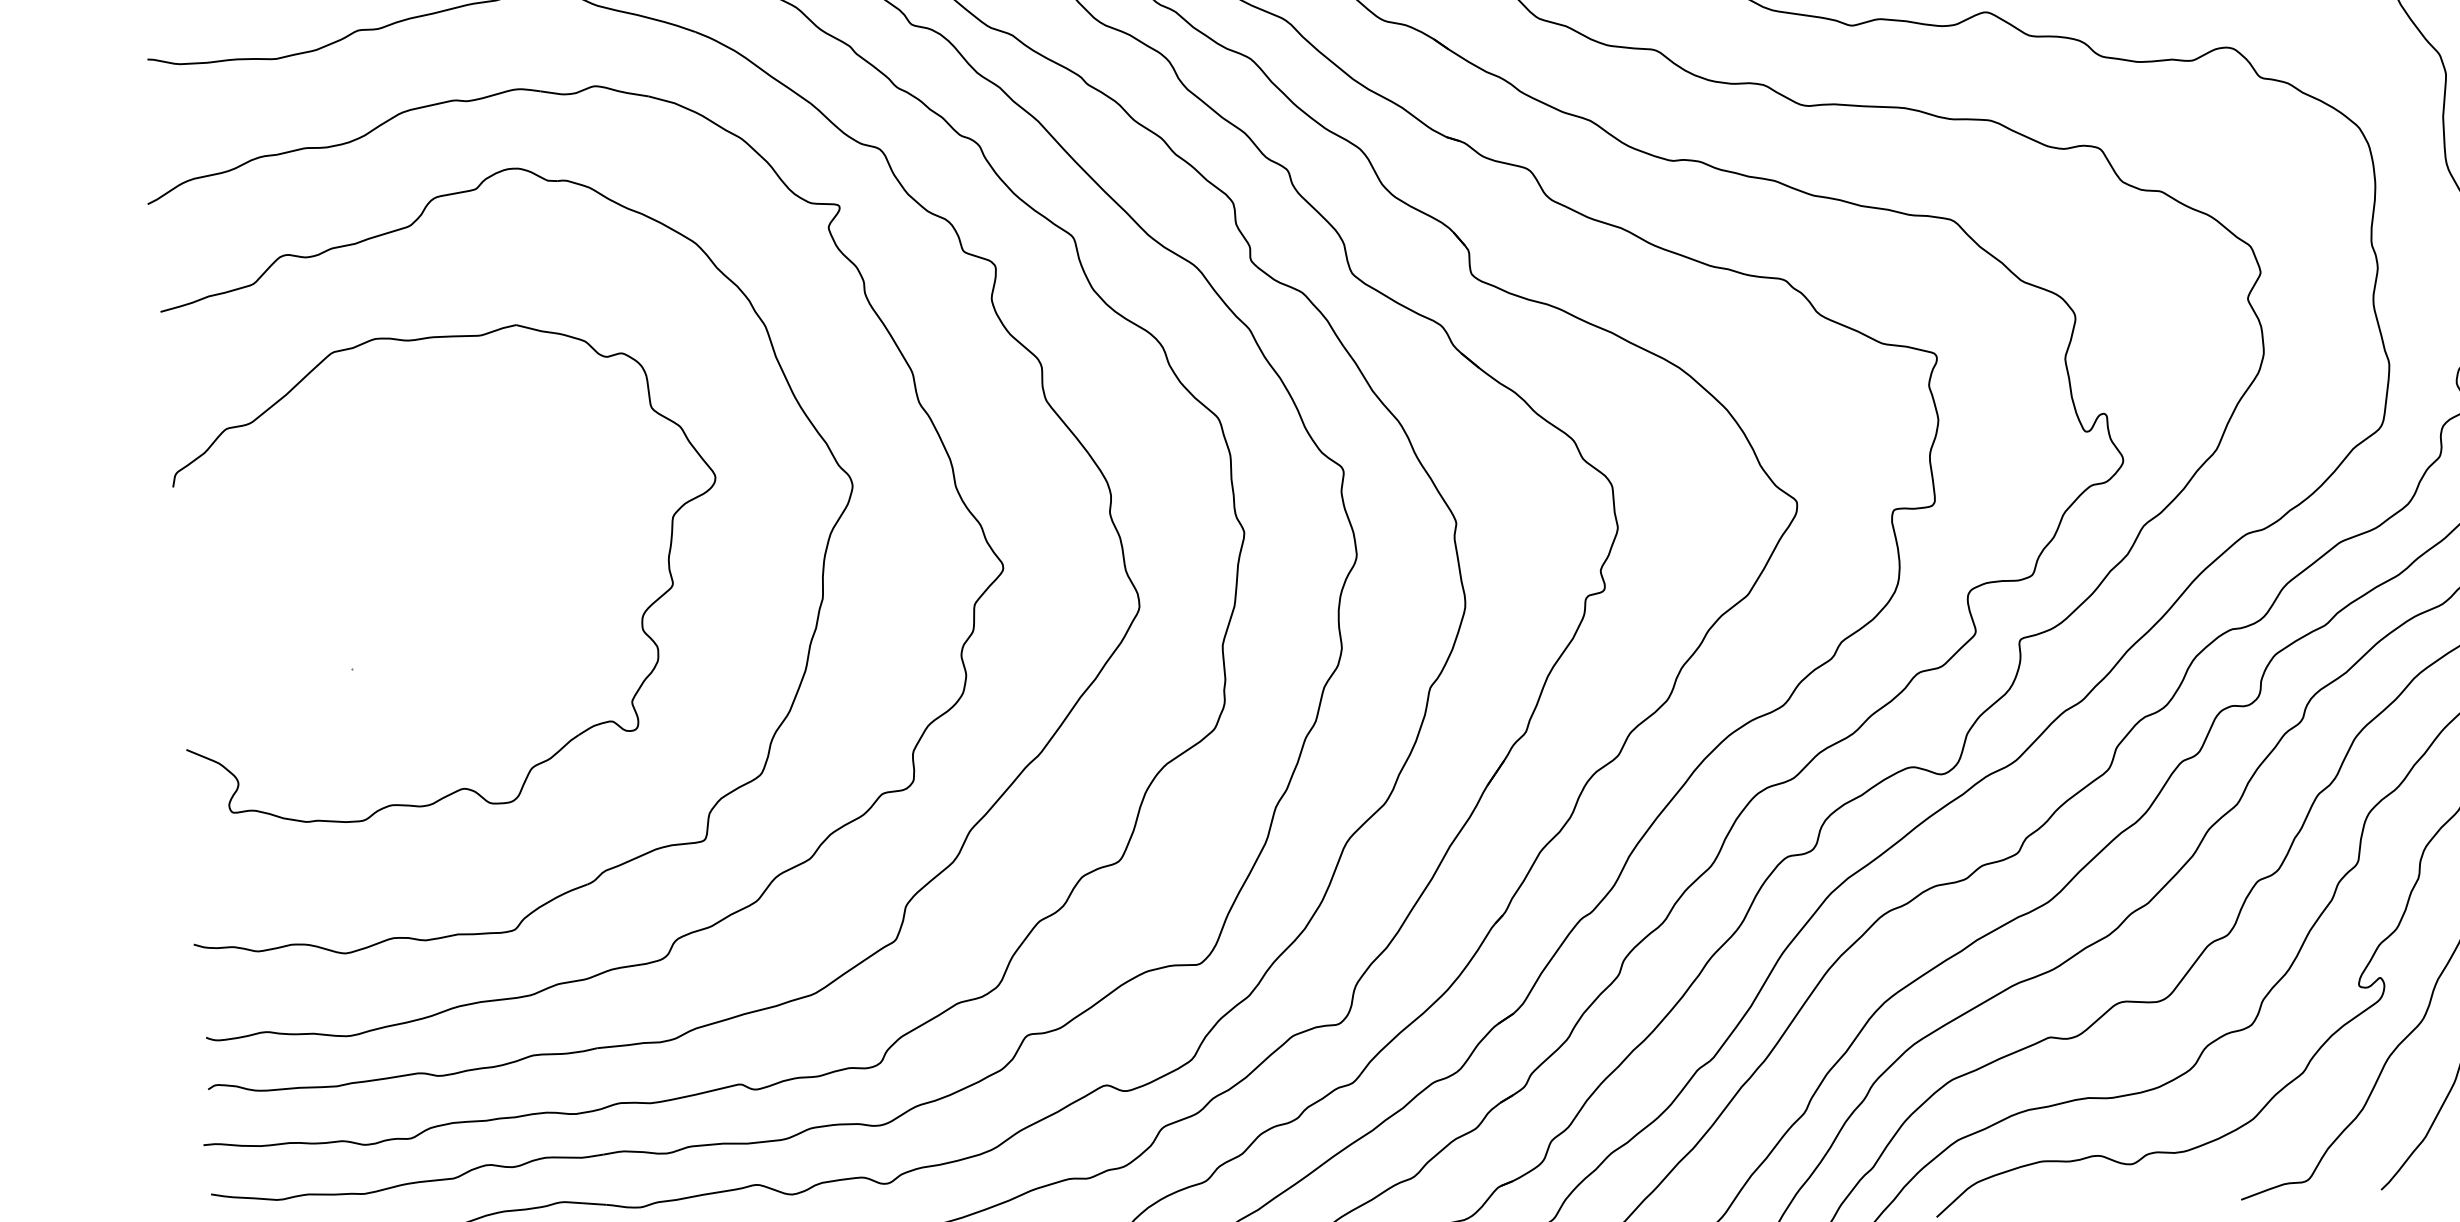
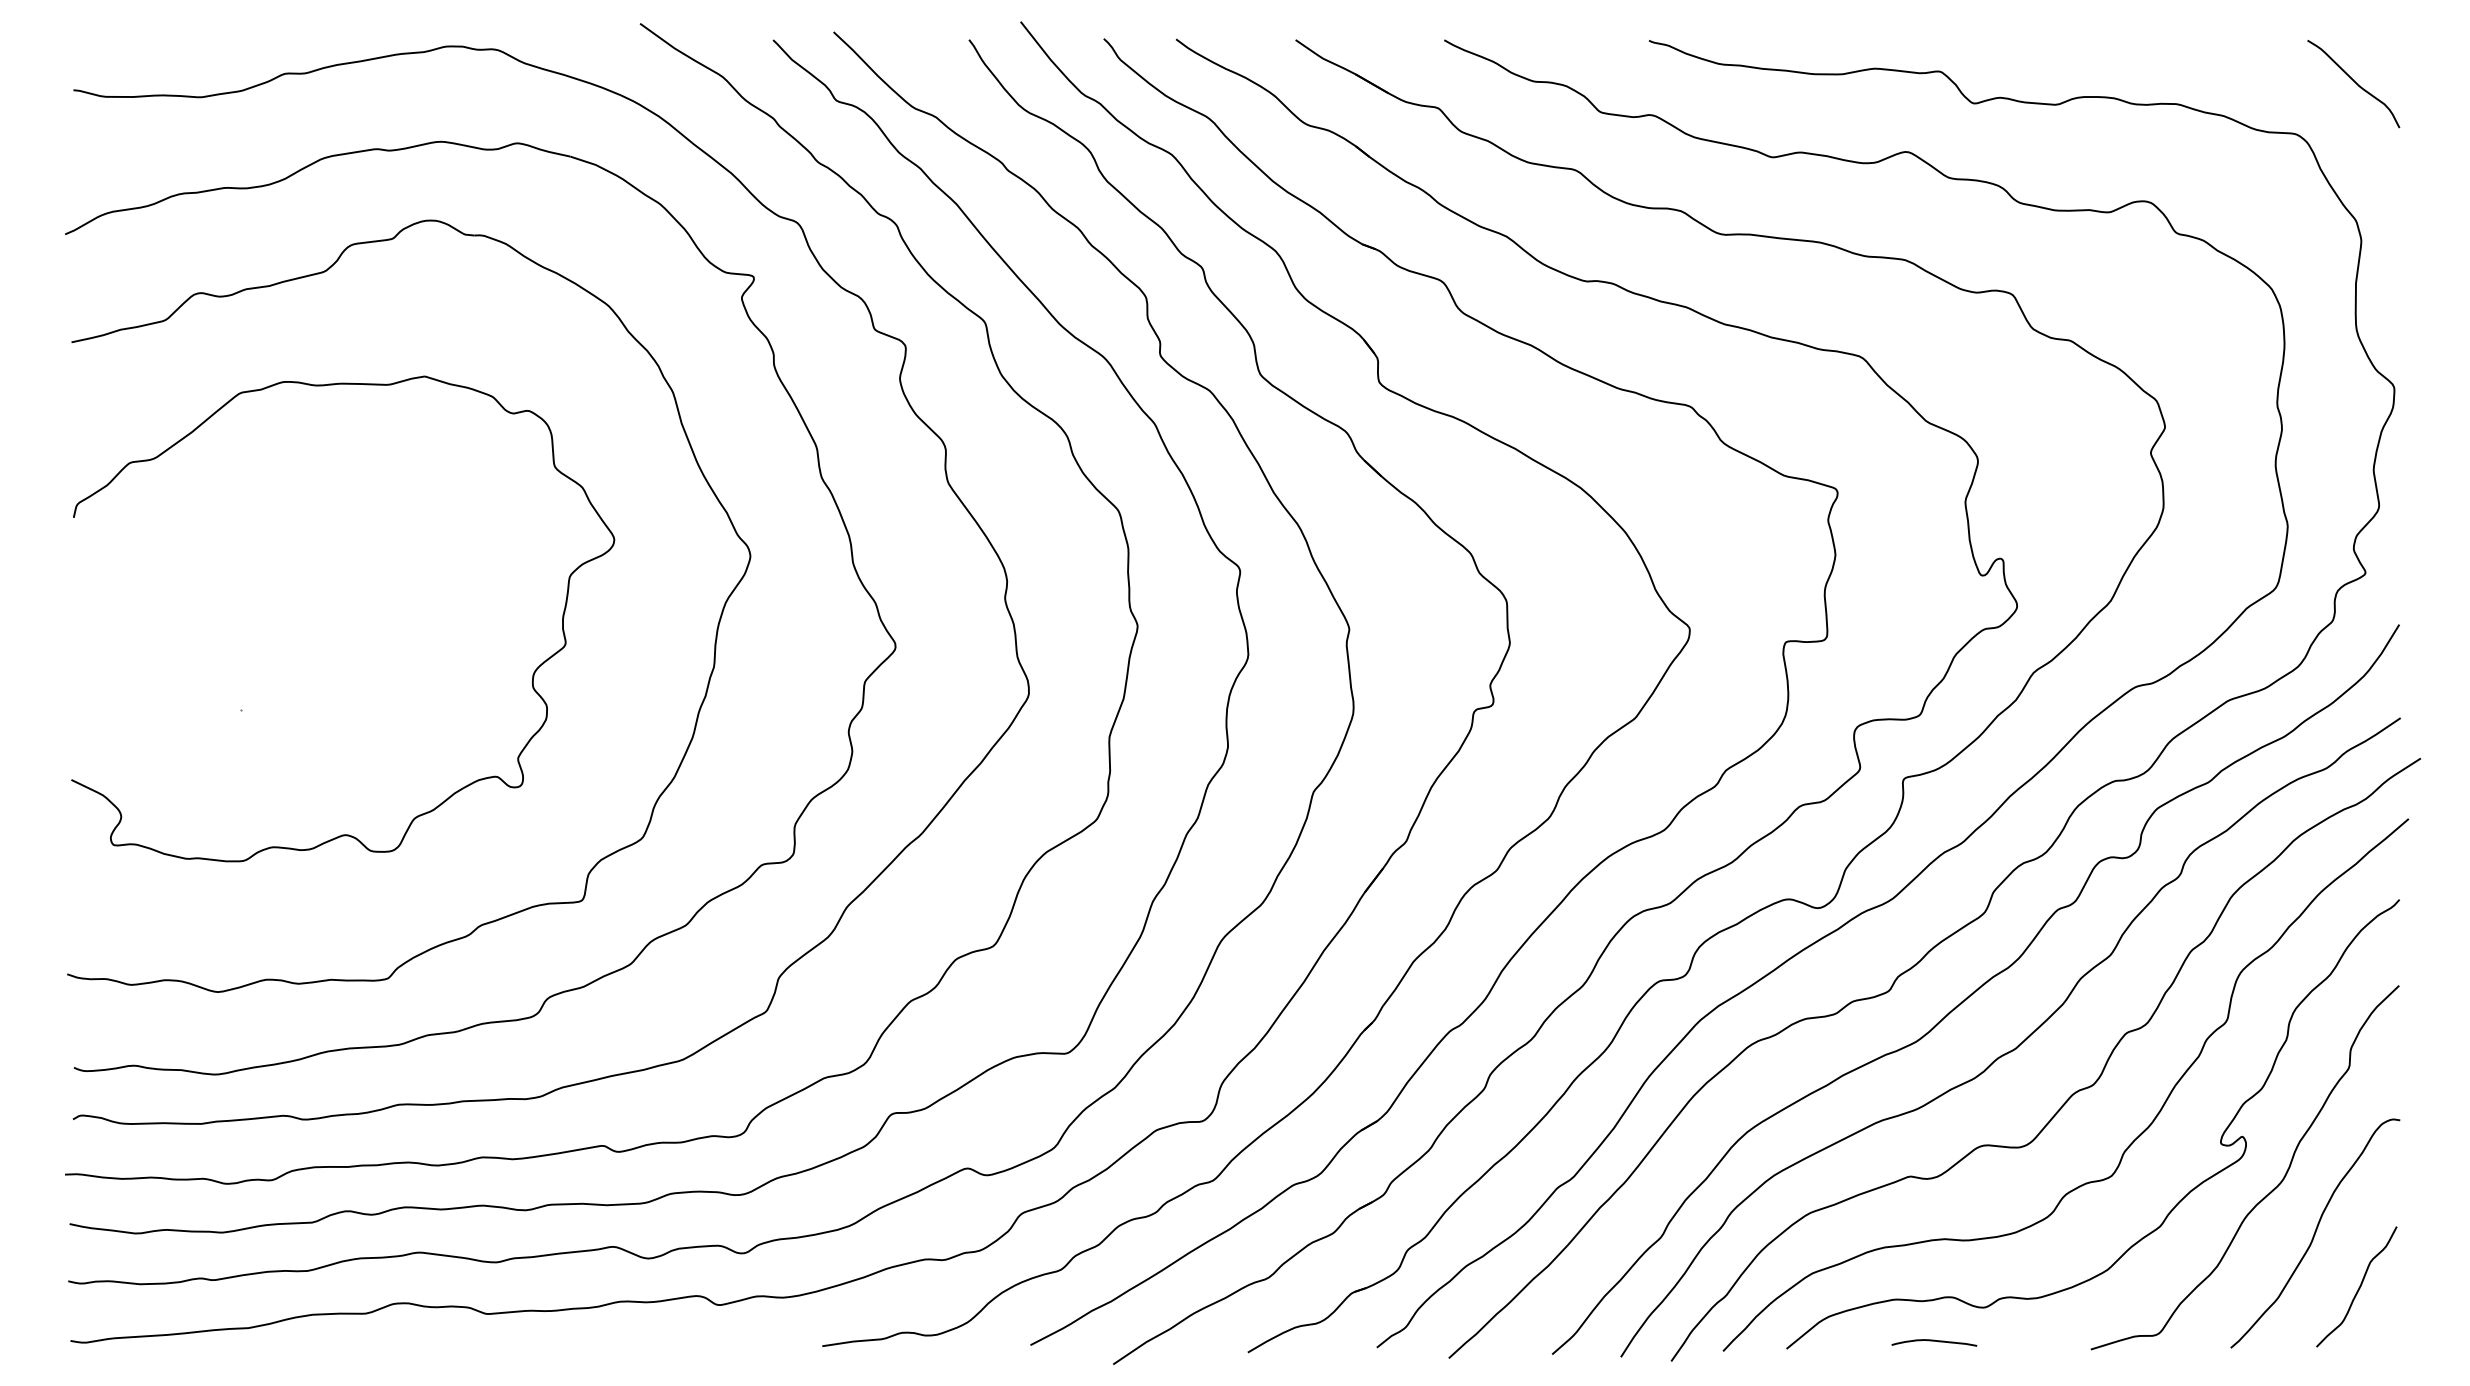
curve: (2084, 1201) -> (1934, 1341), added

